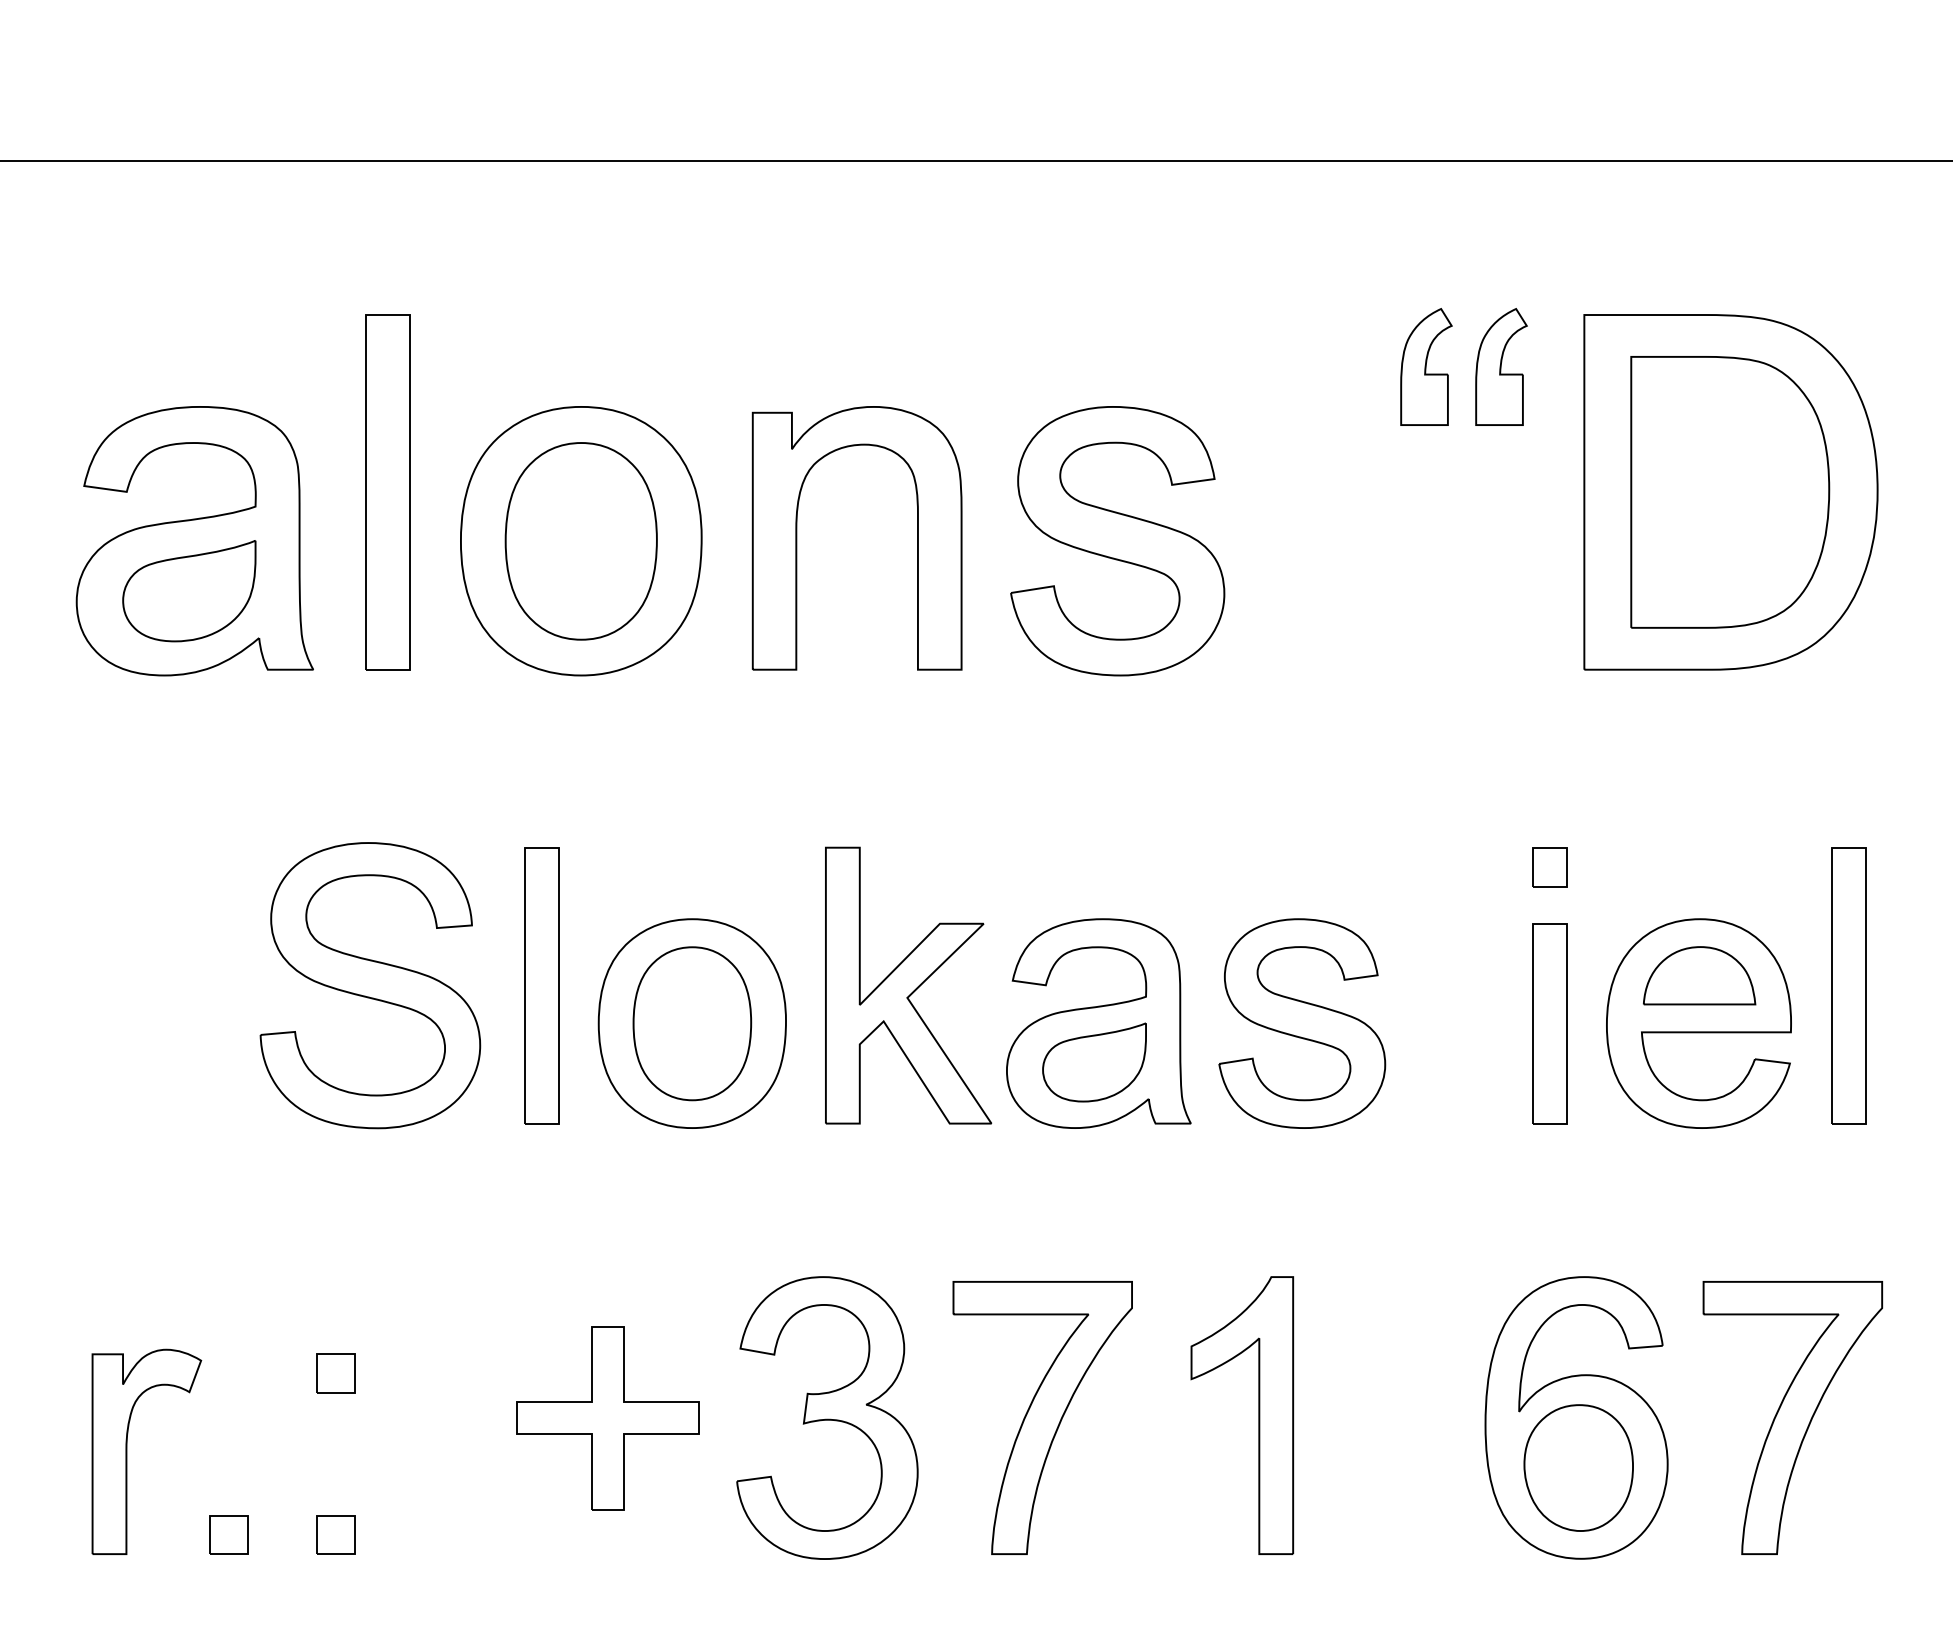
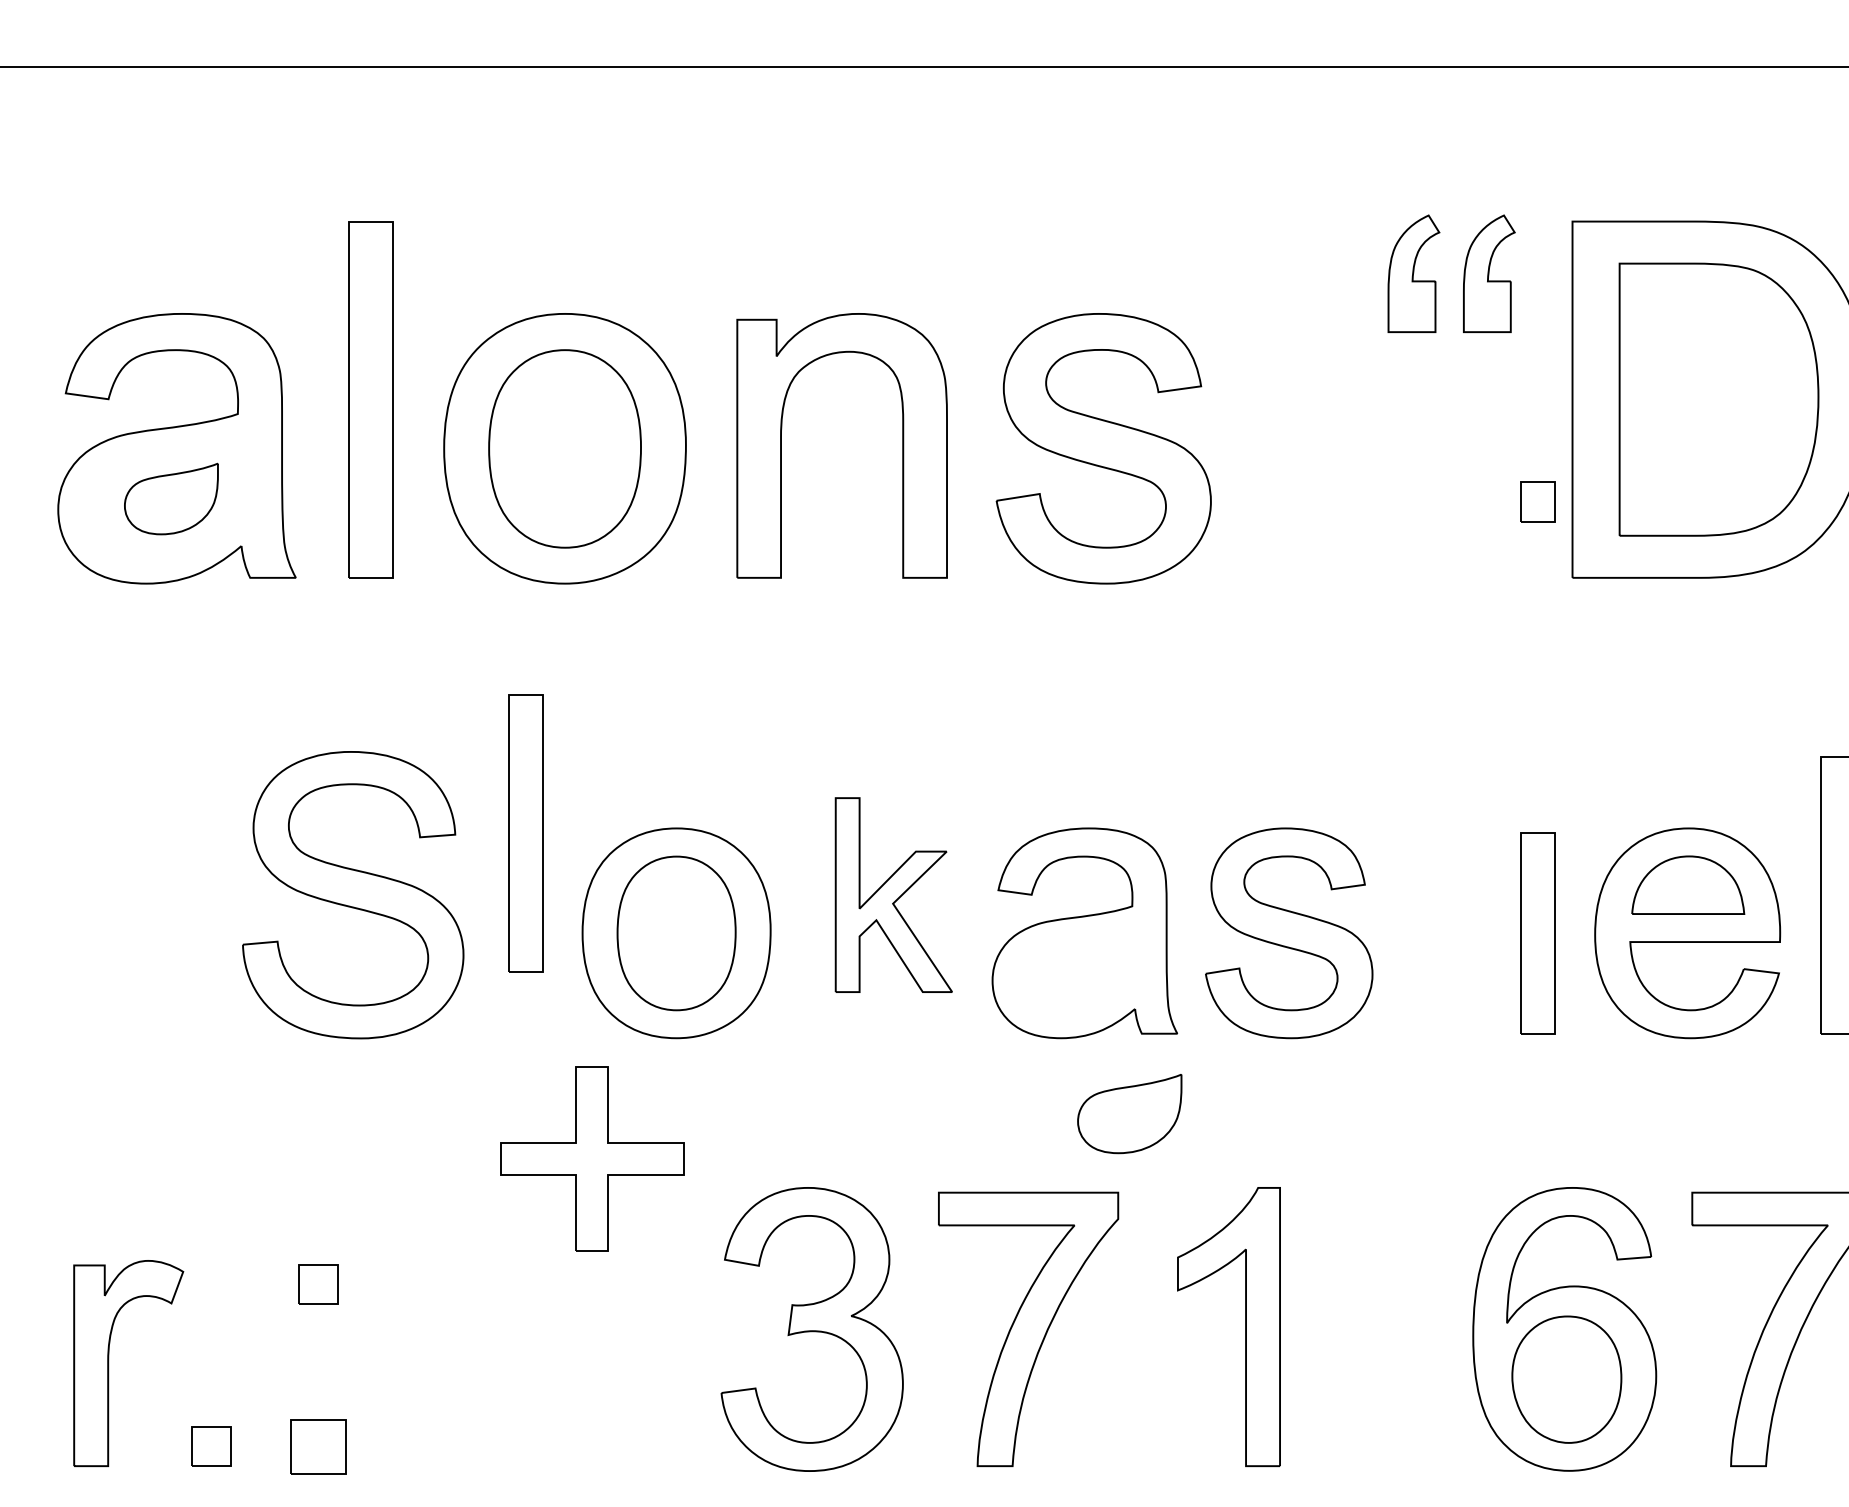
part: (189, 591) -> (171, 499), size x0.7
part: (1549, 867) -> (1537, 502), moved
part: (541, 985) -> (525, 833), moved
part: (908, 985) -> (893, 895), size x0.7
part: (1094, 1062) -> (1129, 1113), moved
part: (607, 1418) -> (591, 1159), moved
part: (335, 1534) -> (318, 1446), size x1.4

